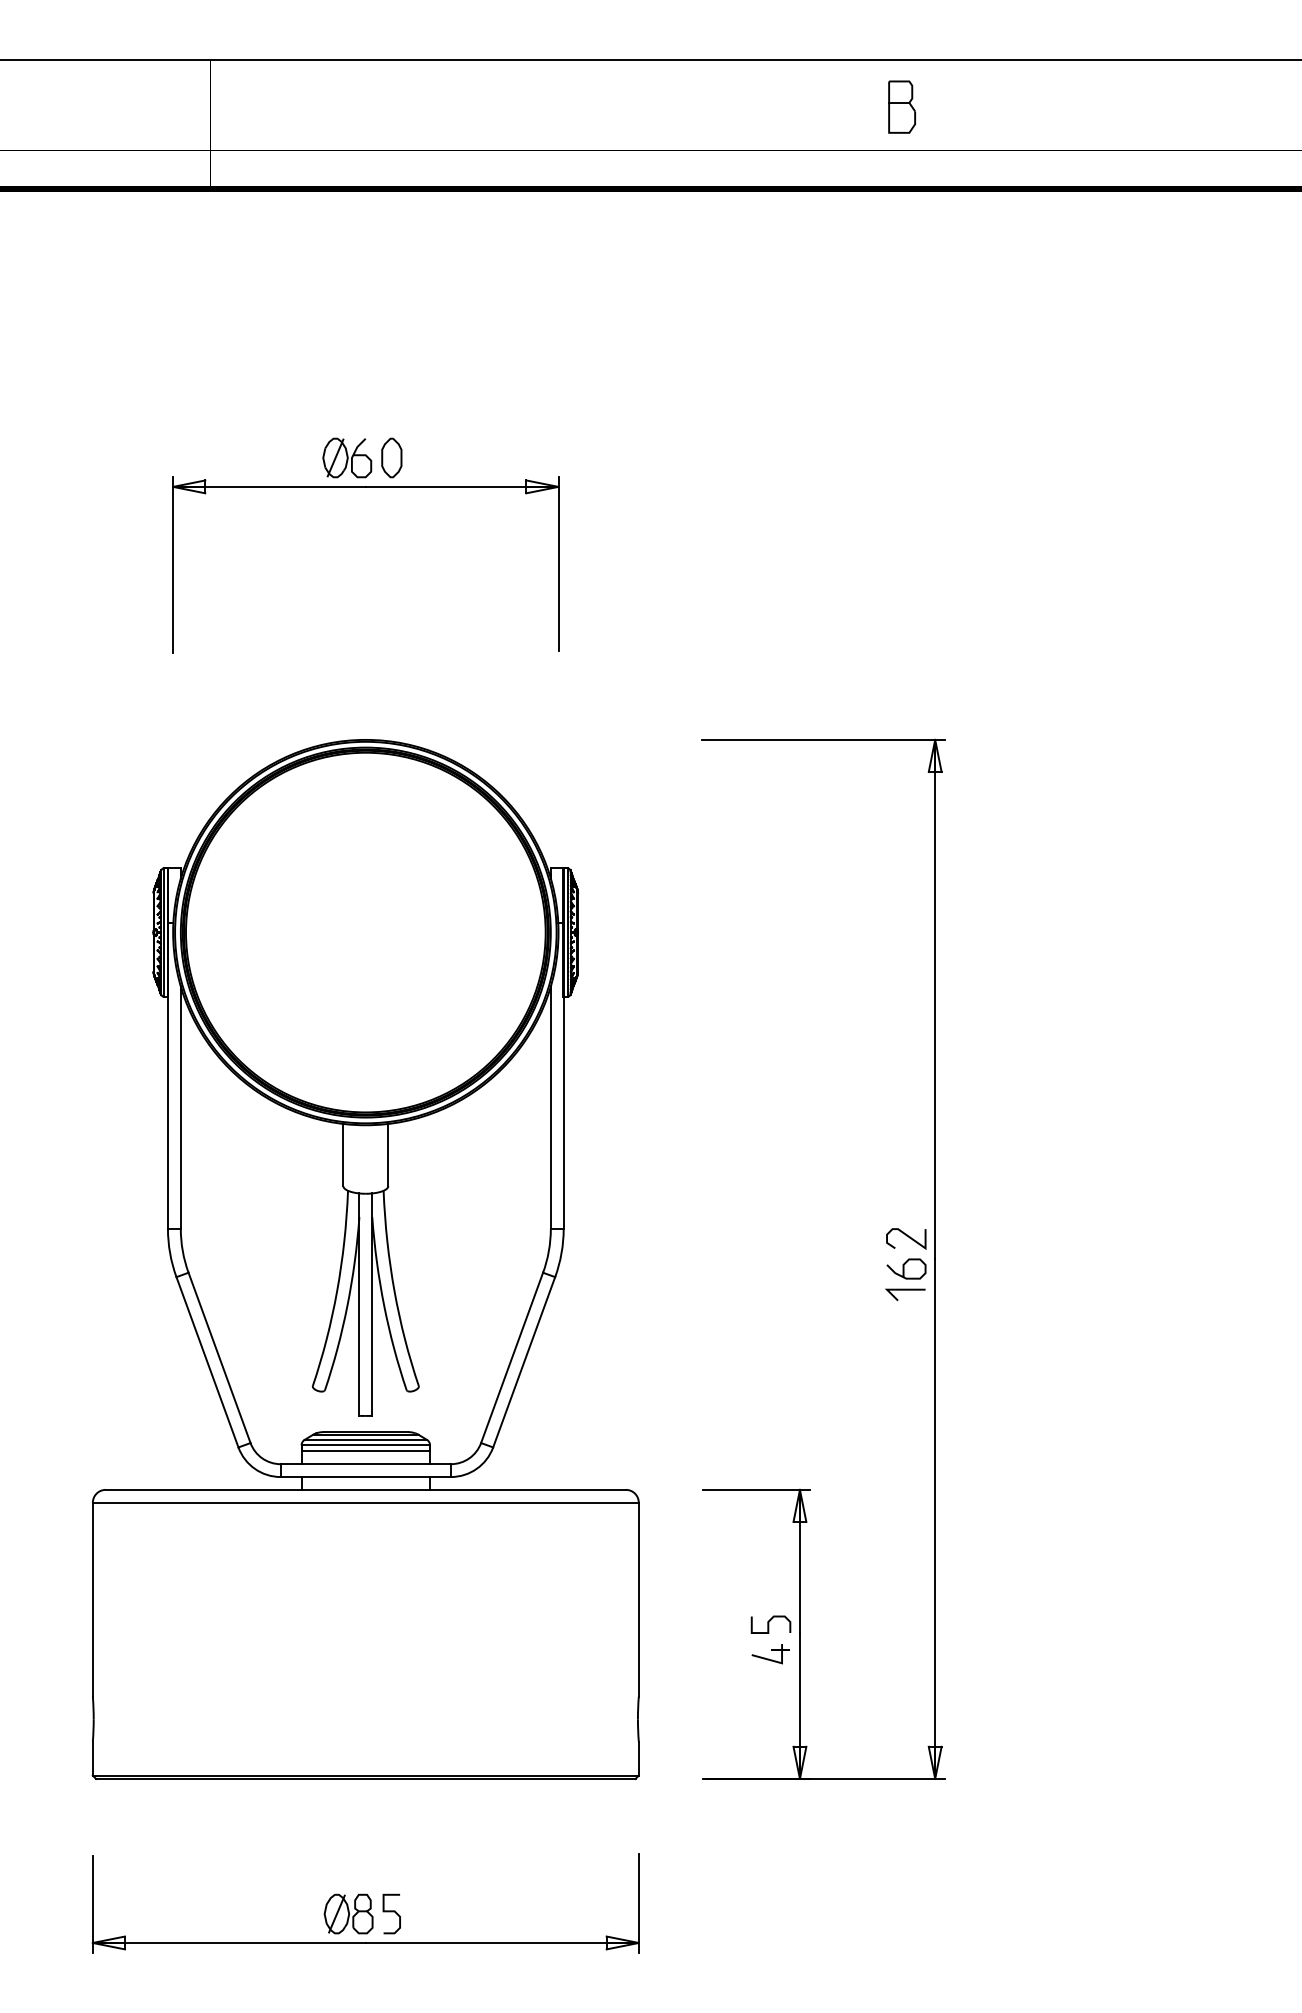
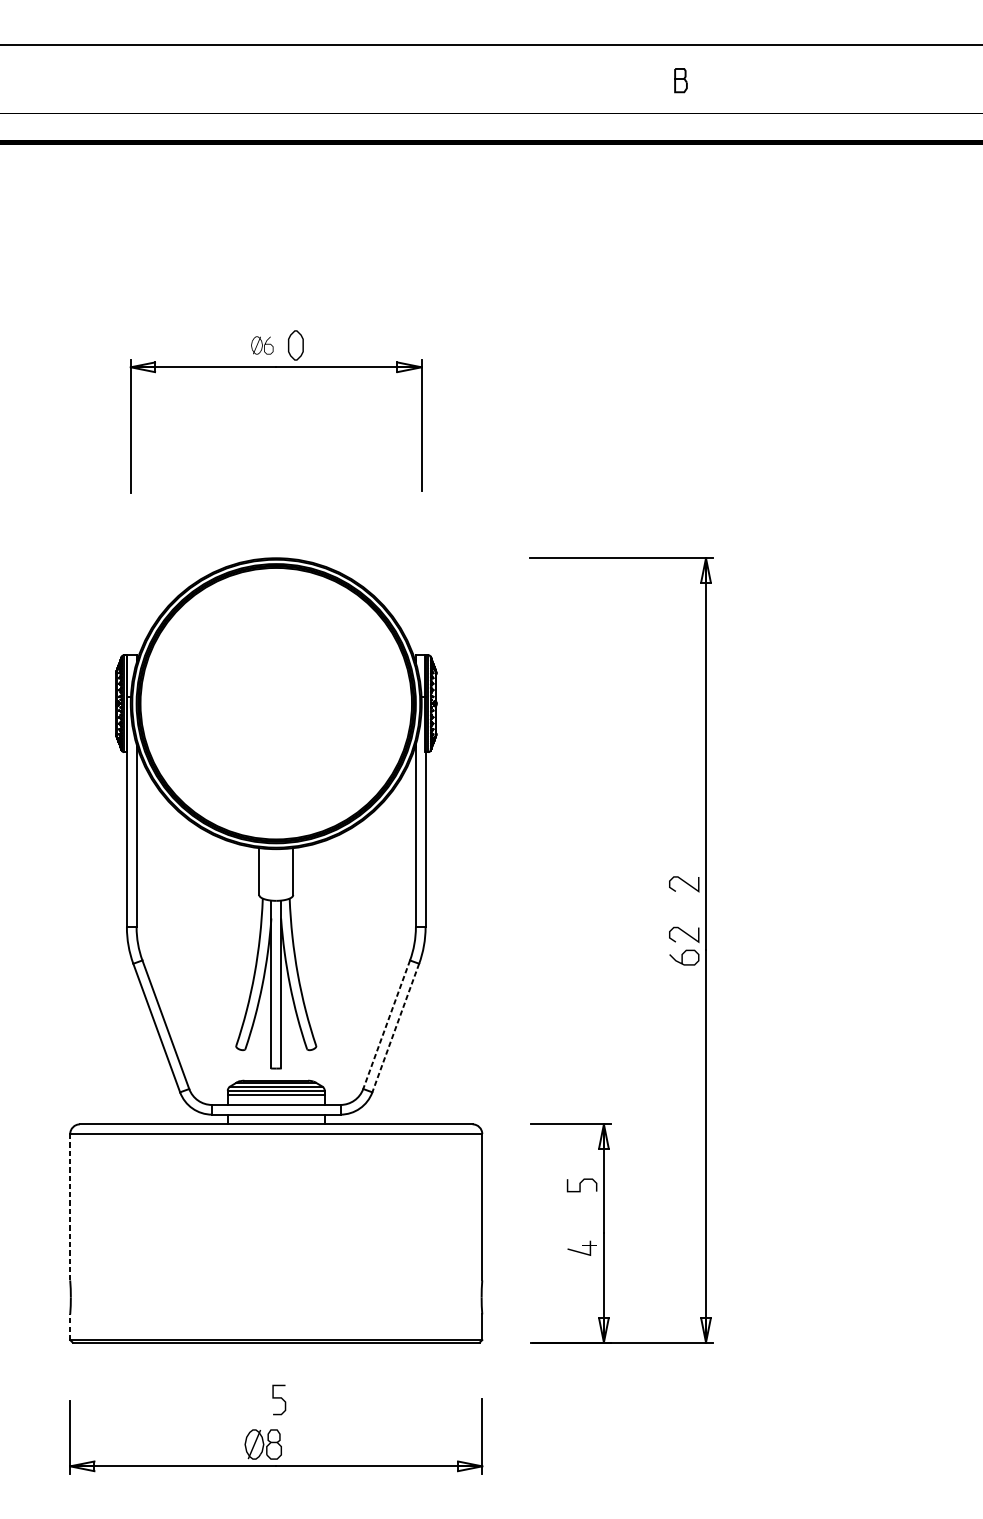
part: (901, 106) -> (680, 80), size x0.6
part: (347, 457) -> (262, 345), size x0.6
curve: (906, 1169) -> (684, 882), added
line: (905, 1290) -> (683, 973), removed
line: (512, 1357) -> (386, 1024), solid -> dashed
line: (524, 1362) -> (396, 1028), solid -> dashed
line: (92, 1599) -> (69, 1207), solid -> dashed
curve: (769, 1624) -> (580, 1185), moved
line: (92, 1758) -> (69, 1327), solid -> dashed
curve: (391, 1912) -> (279, 1398), moved

